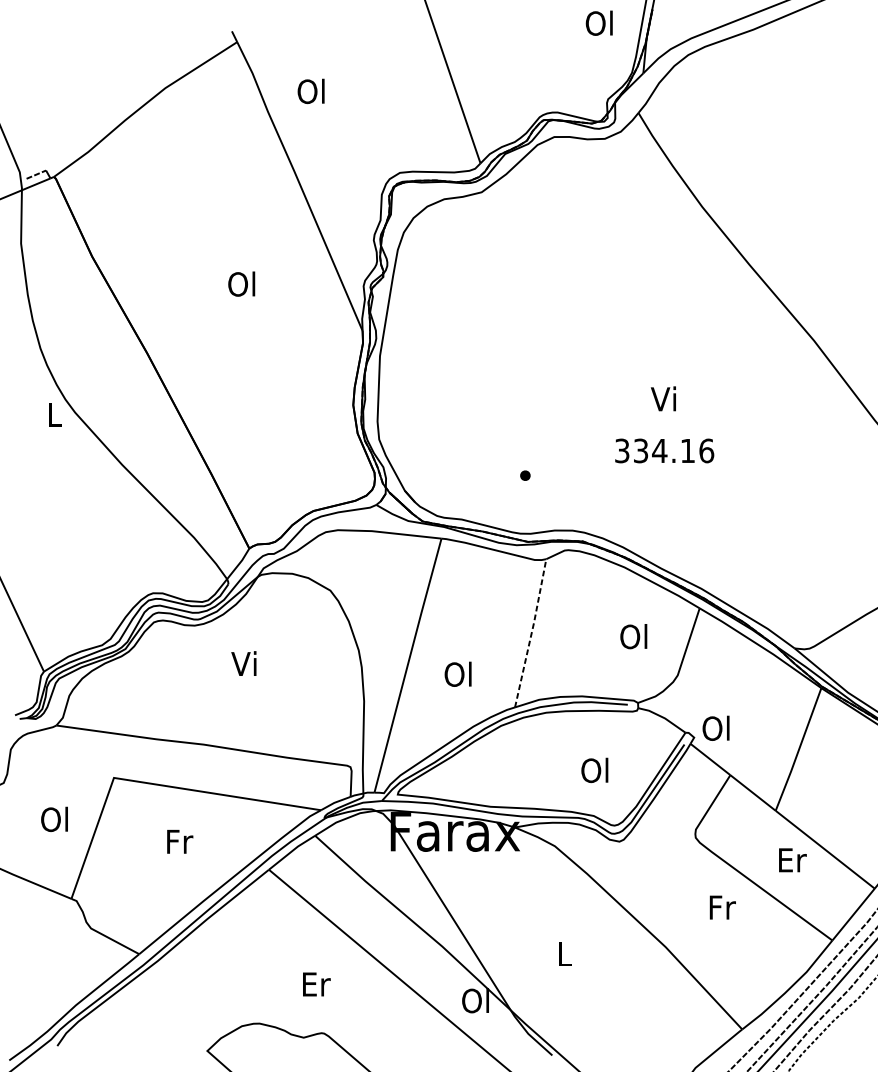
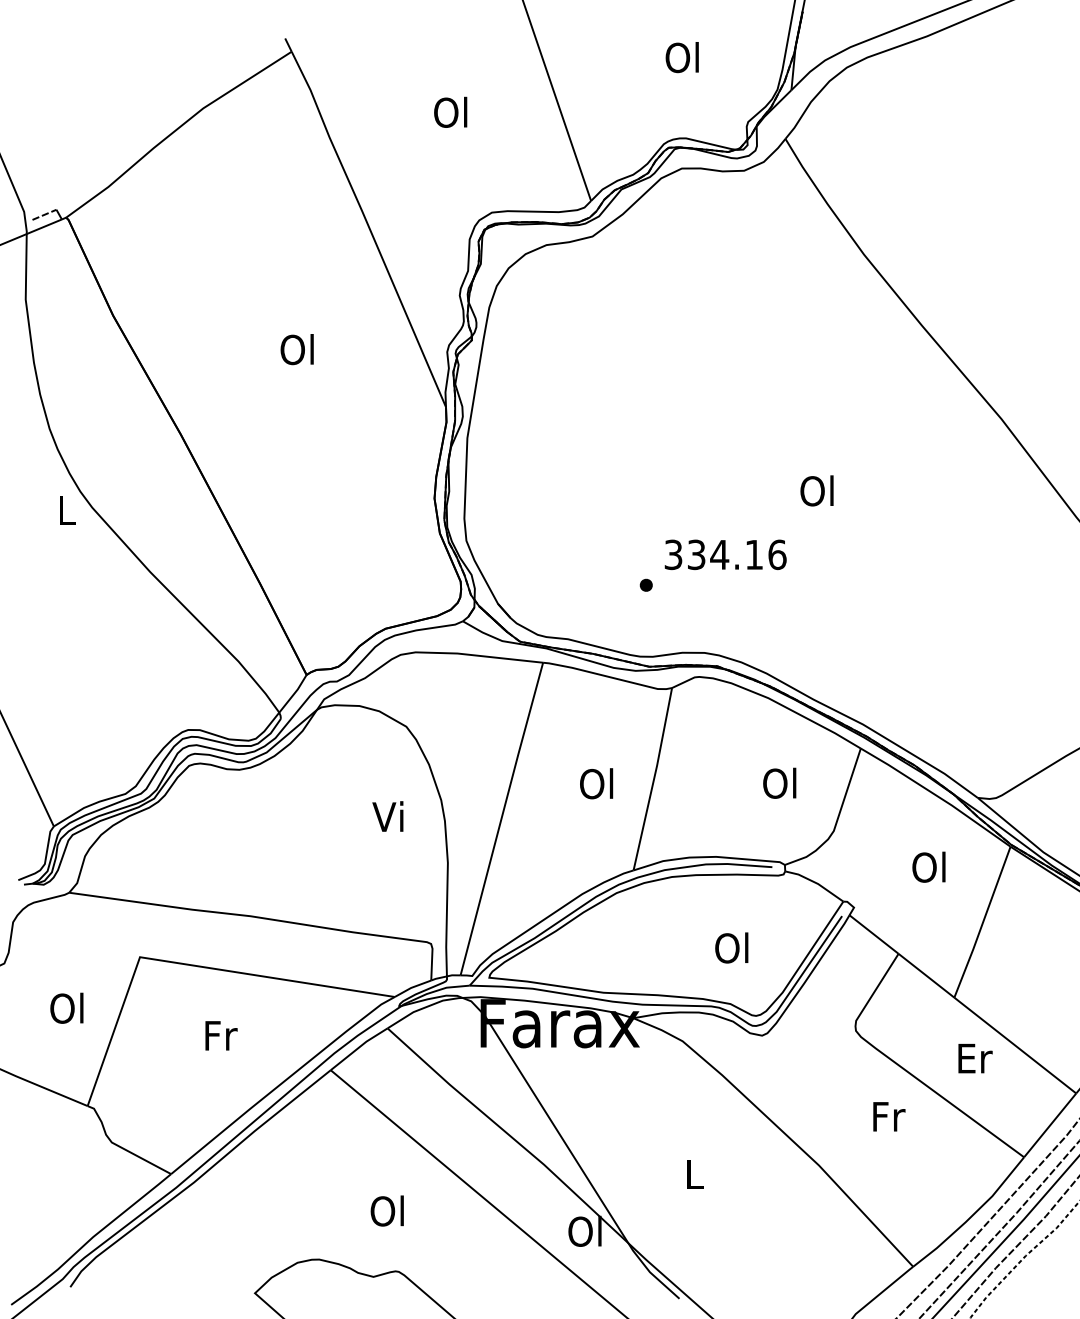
text: (598, 23) -> (681, 57), moved
text: (311, 90) -> (450, 111), moved
text: (663, 398) -> (816, 490), Vi -> Ol
text: (664, 450) -> (725, 554), moved
line: (532, 633) -> (654, 779), dashed -> solid
text: (243, 663) -> (387, 816), moved
text: (458, 674) -> (596, 783), moved
text: (715, 727) -> (928, 866), moved
text: (315, 983) -> (388, 1210), Er -> Ol

